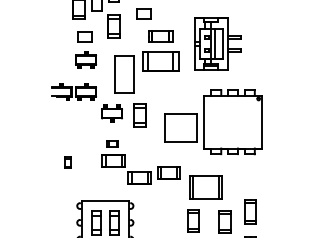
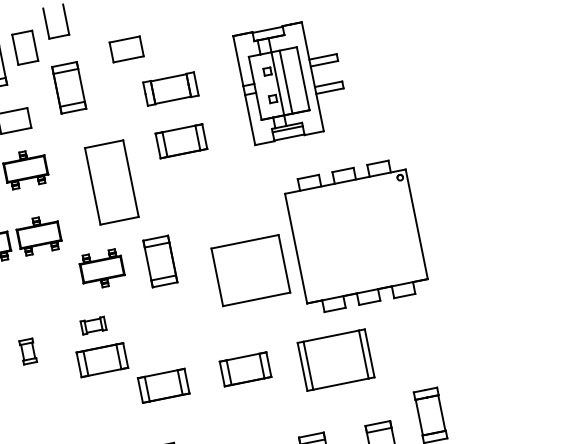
part: (160, 61) -> (180, 140), size x0.62
part: (67, 162) -> (26, 351), moved
part: (126, 162) -> (129, 358), moved
part: (205, 187) -> (335, 360), moved

